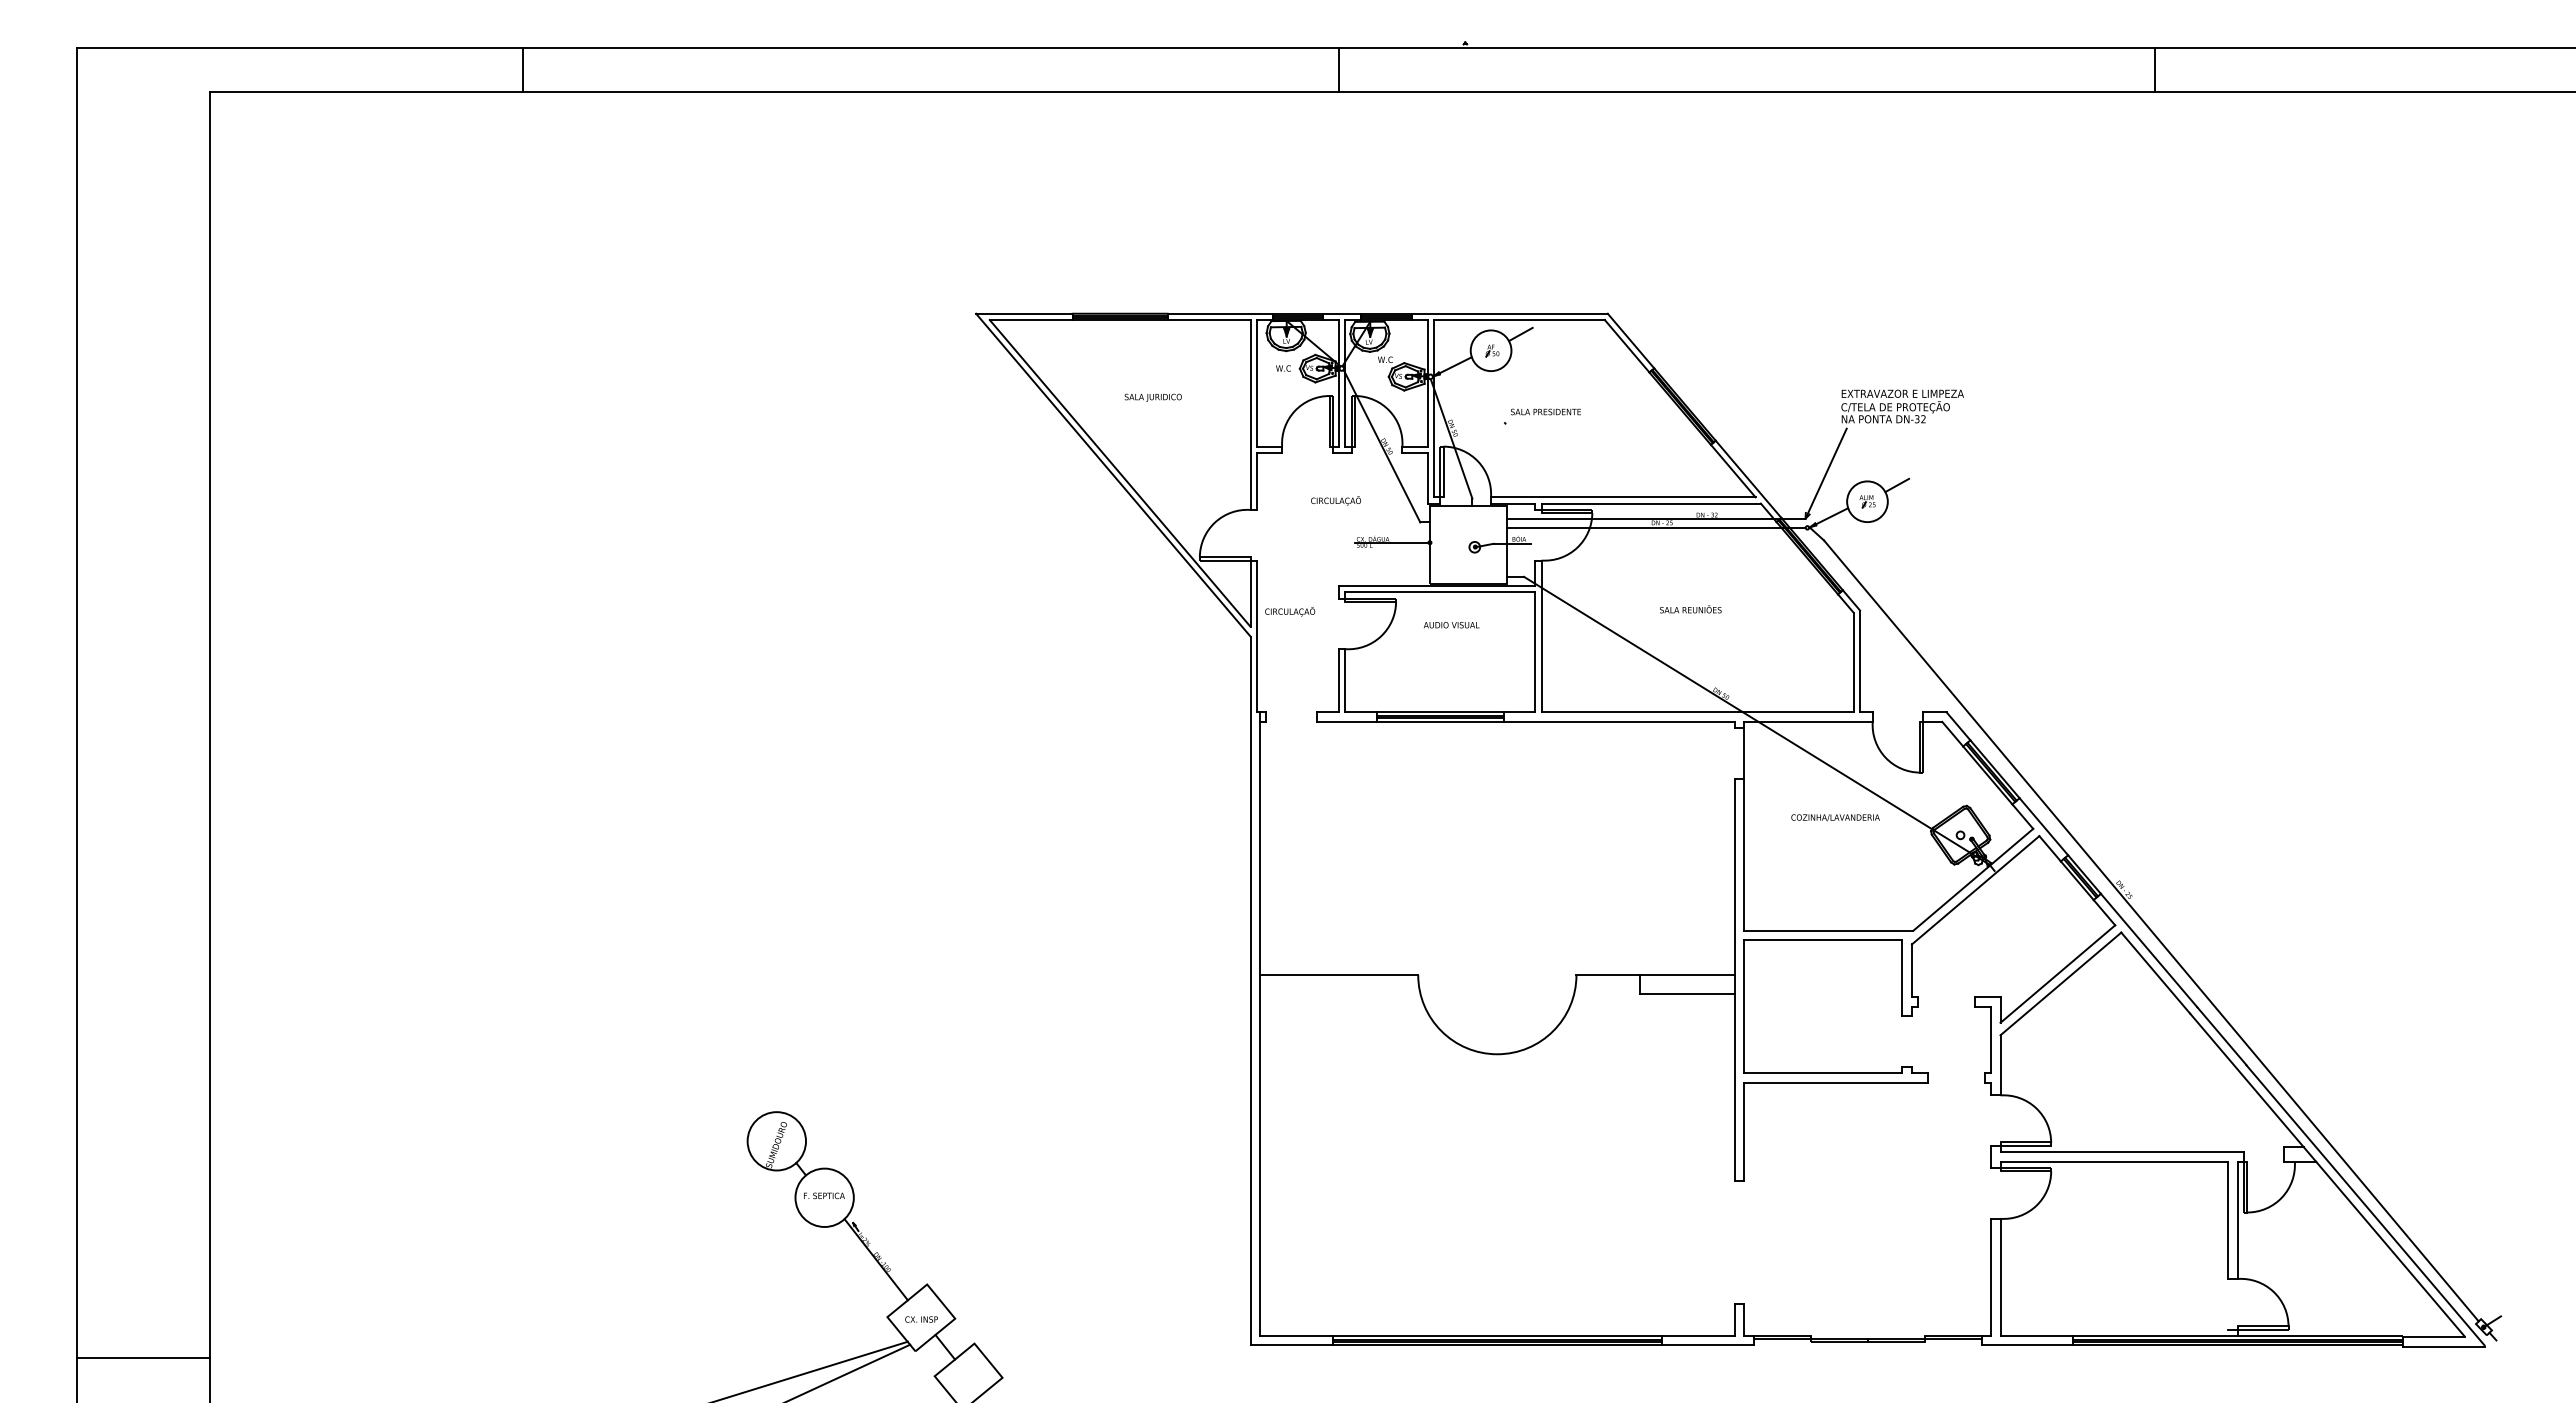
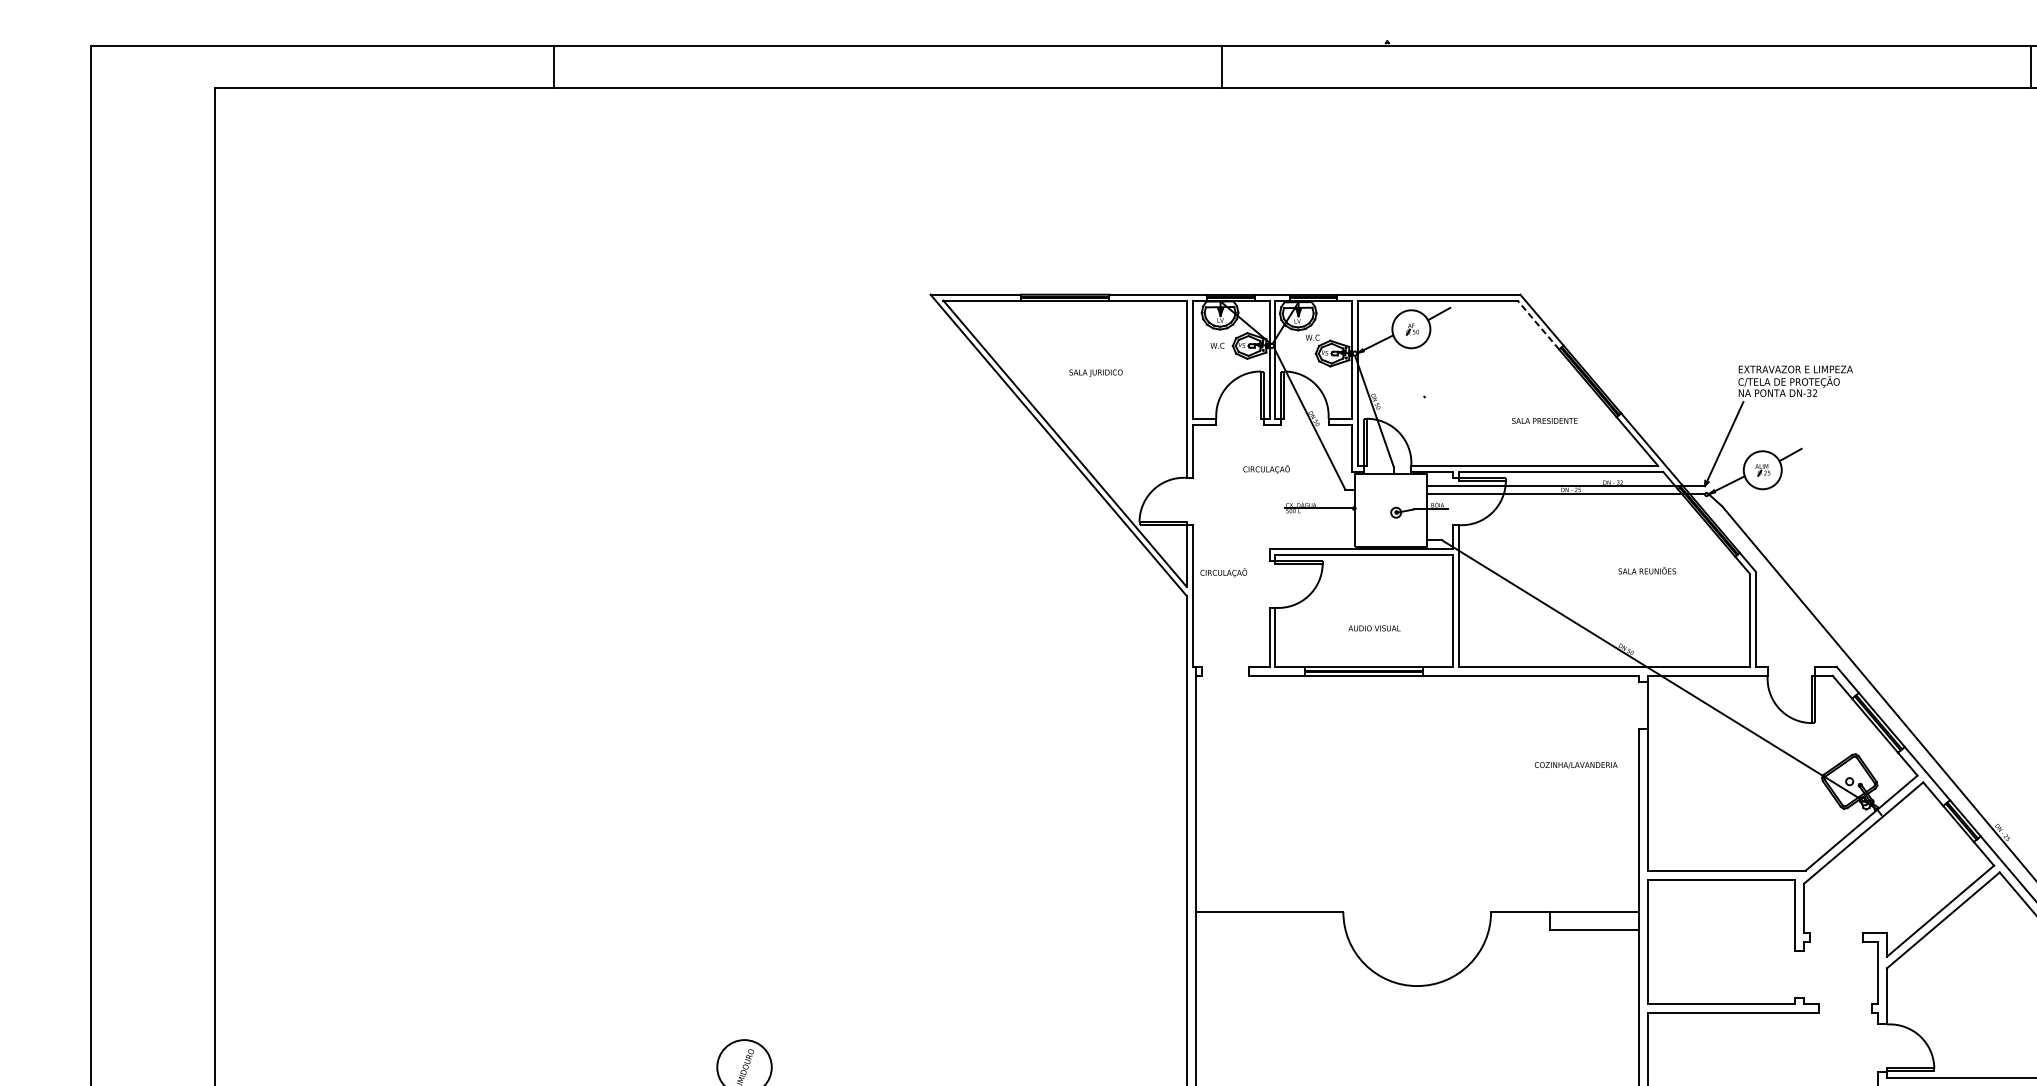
line: (522, 69) -> (553, 66), moved
line: (1338, 69) -> (1221, 66), moved
line: (1626, 345) -> (1537, 324), solid -> dashed
text: (1545, 411) -> (1544, 420), moved
text: (1690, 609) -> (1647, 570), moved
text: (1451, 625) -> (1374, 628), moved
text: (1835, 817) -> (1576, 765), moved

